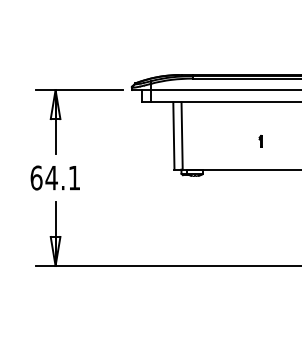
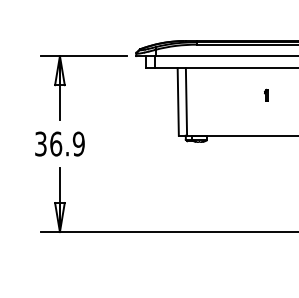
part: (260, 141) -> (265, 95), moved
text: (55, 177) -> (59, 143), 64.1 -> 36.9

